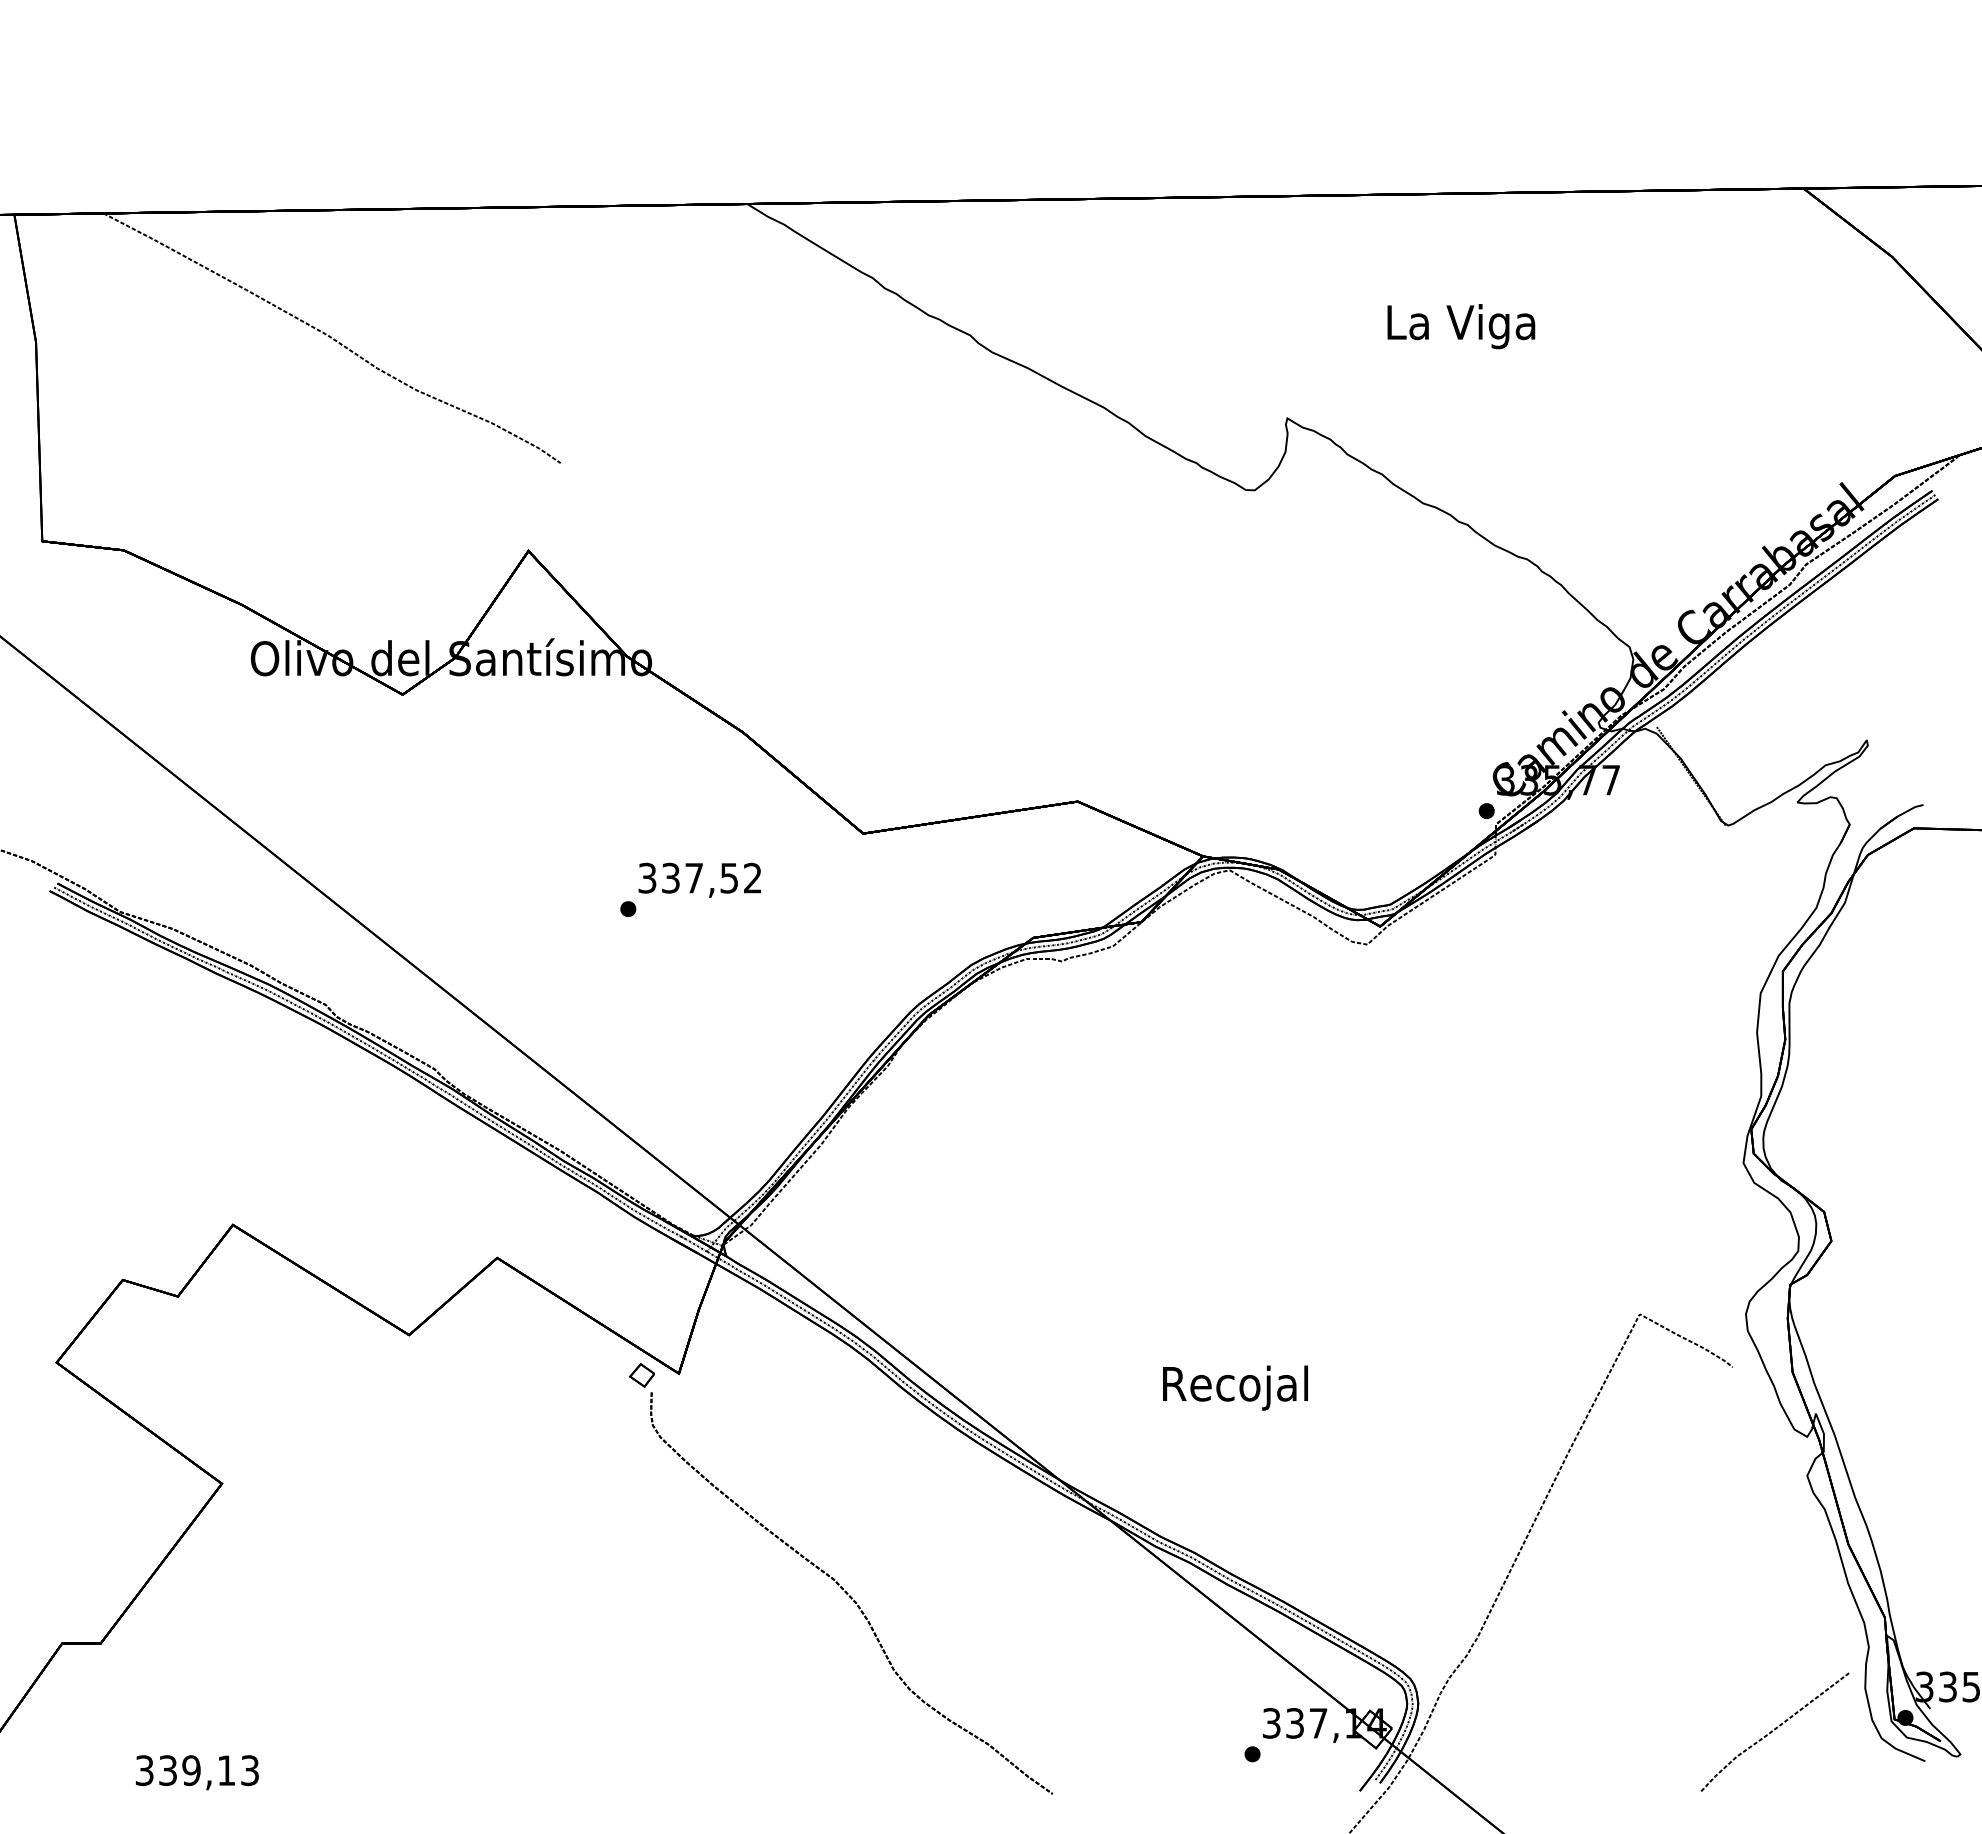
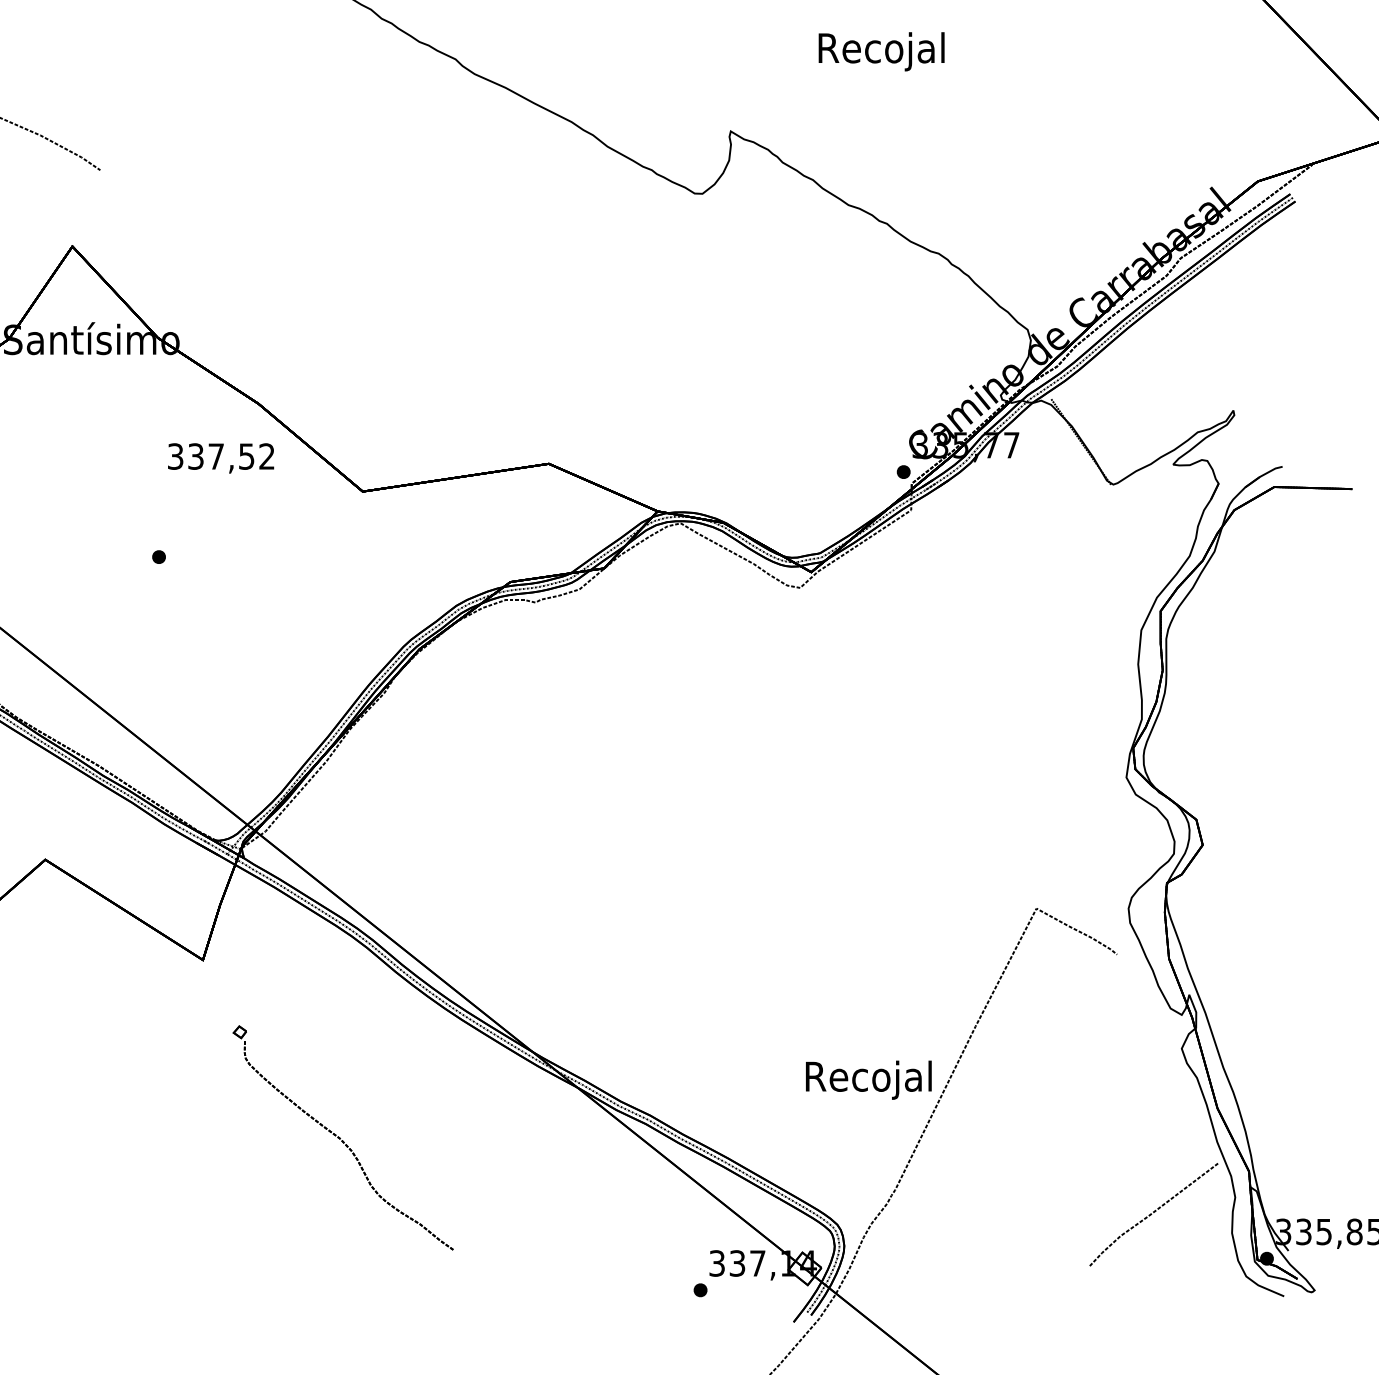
text: (1461, 326) -> (881, 51), La Viga -> Recojal
text: (699, 879) -> (220, 457), moved
text: (1235, 1387) -> (868, 1079), moved
part: (840, 1578) -> (343, 1137), size x0.6
line: (1774, 1730) -> (1153, 1213), moved

